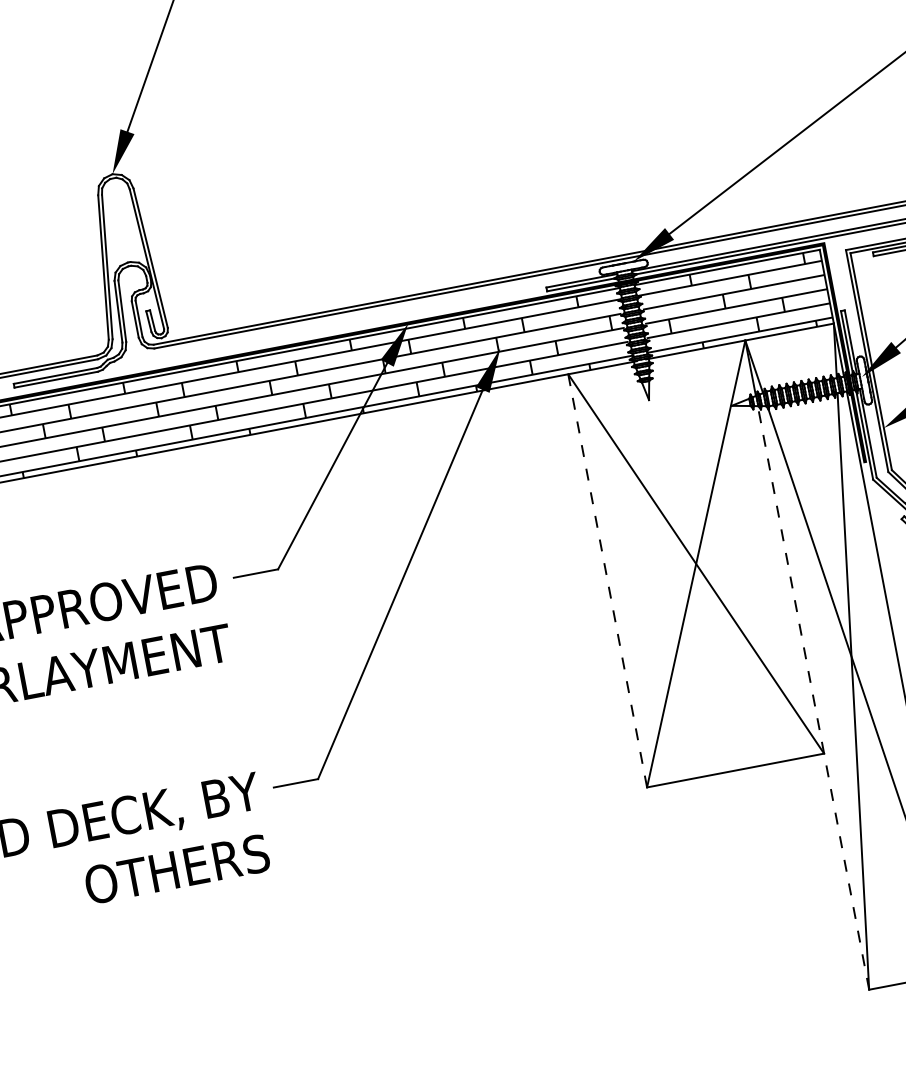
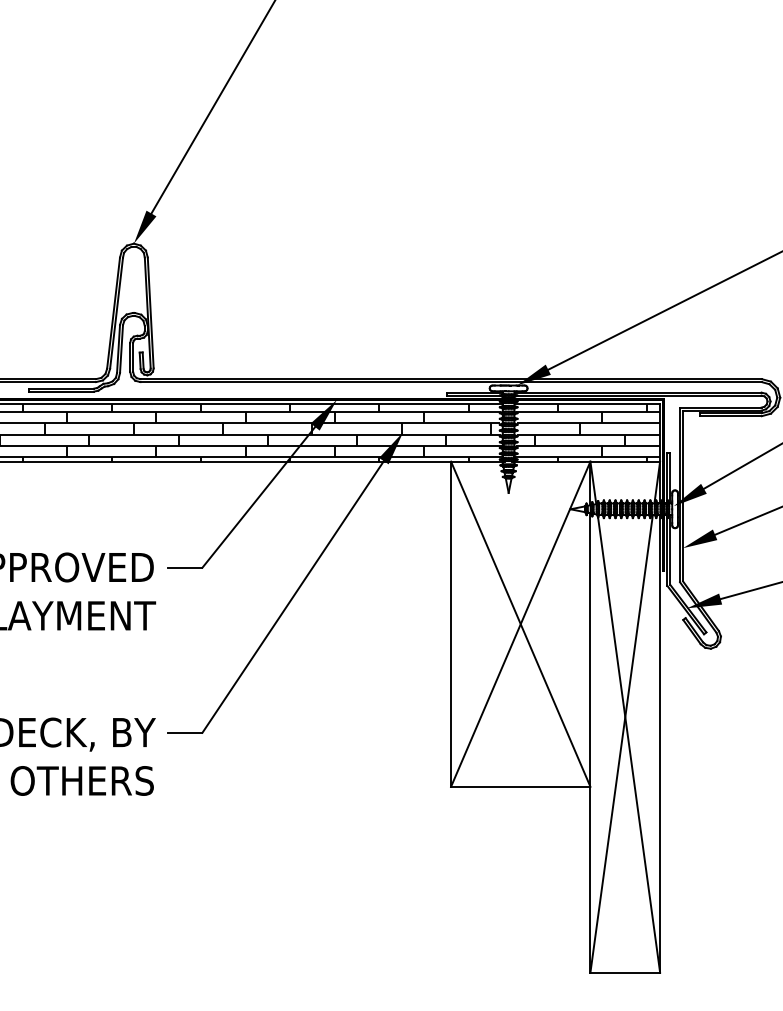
line: (608, 581) -> (451, 624), dashed -> solid
line: (813, 697) -> (590, 742), dashed -> solid

